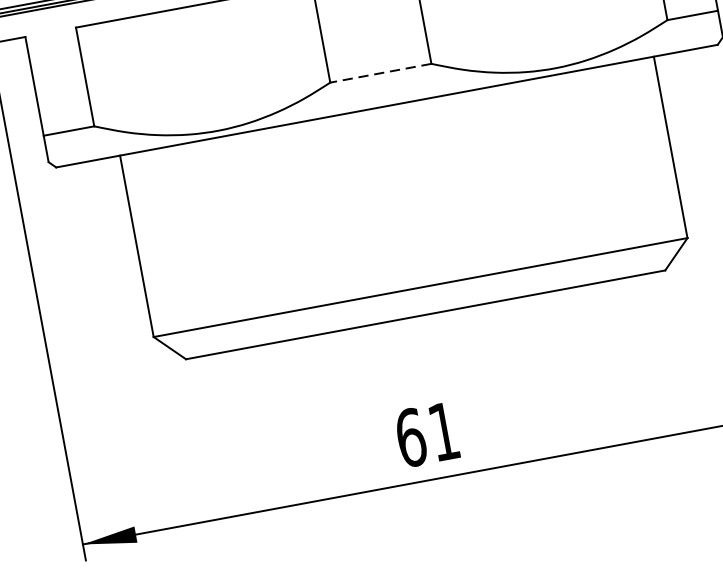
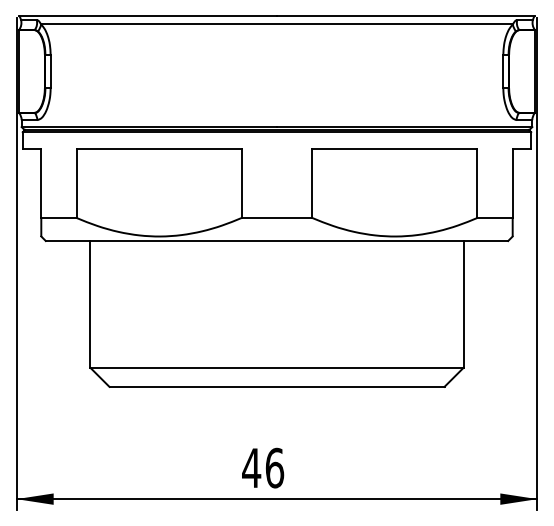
line: (380, 72) -> (276, 217), dashed -> solid
text: (427, 433) -> (263, 467), 61 -> 46

